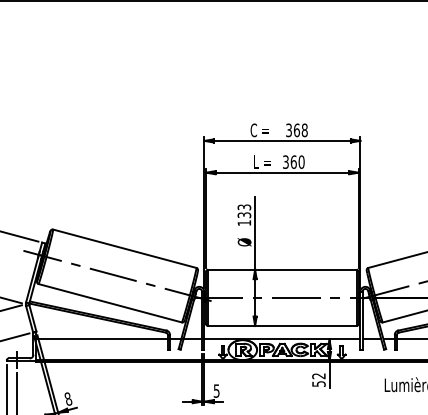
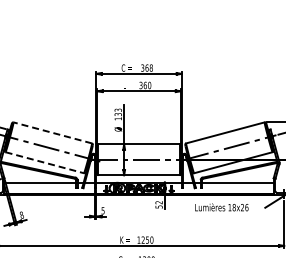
line: (124, 248) -> (52, 132), solid -> dashed
line: (109, 302) -> (44, 162), solid -> dashed

